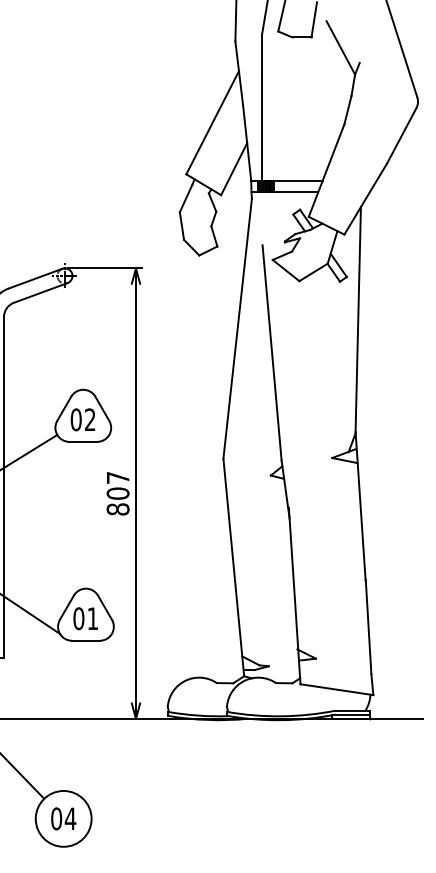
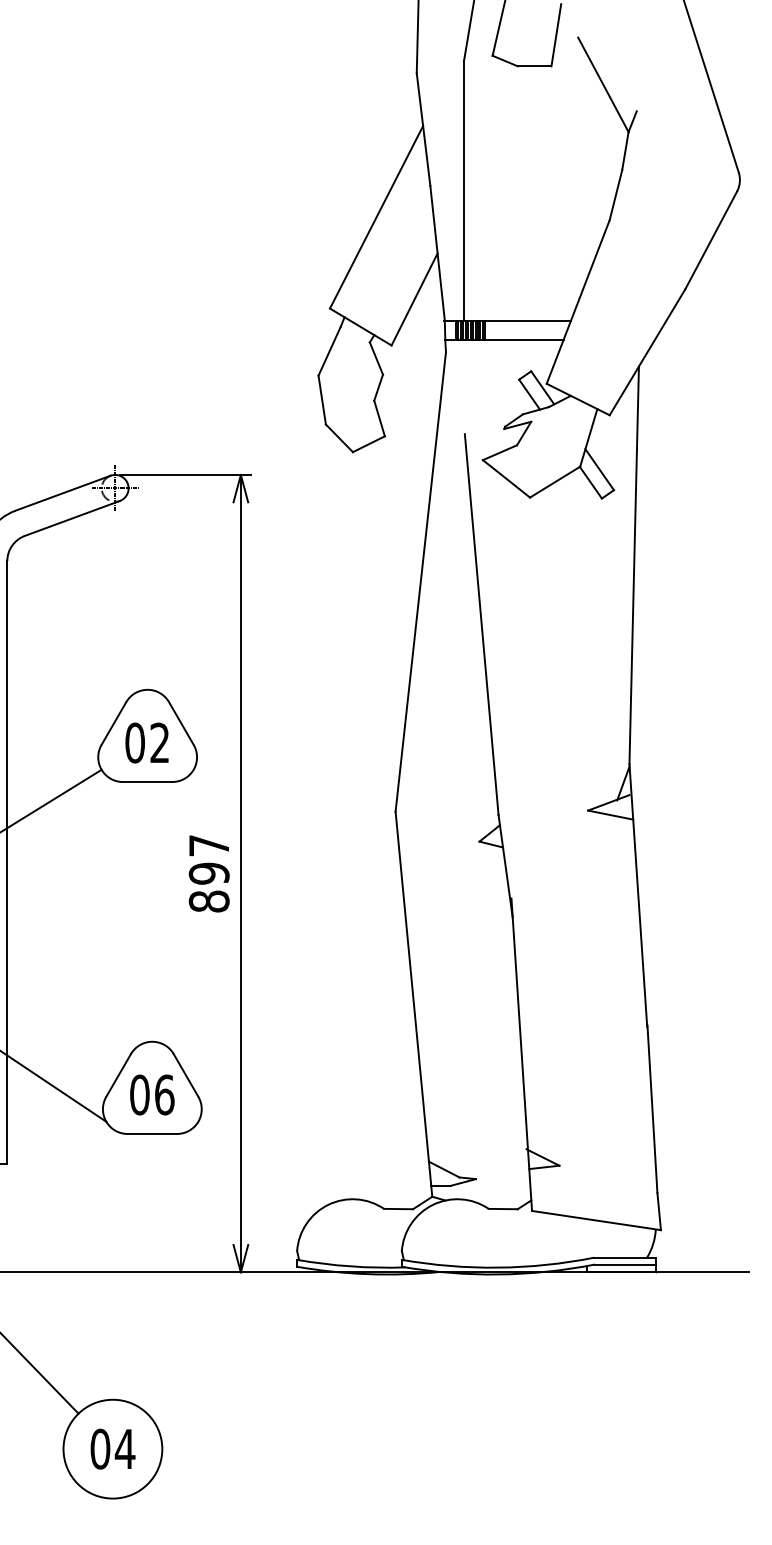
text: (117, 493) -> (208, 873), 807 -> 897
text: (92, 618) -> (163, 1094), 01 -> 06

